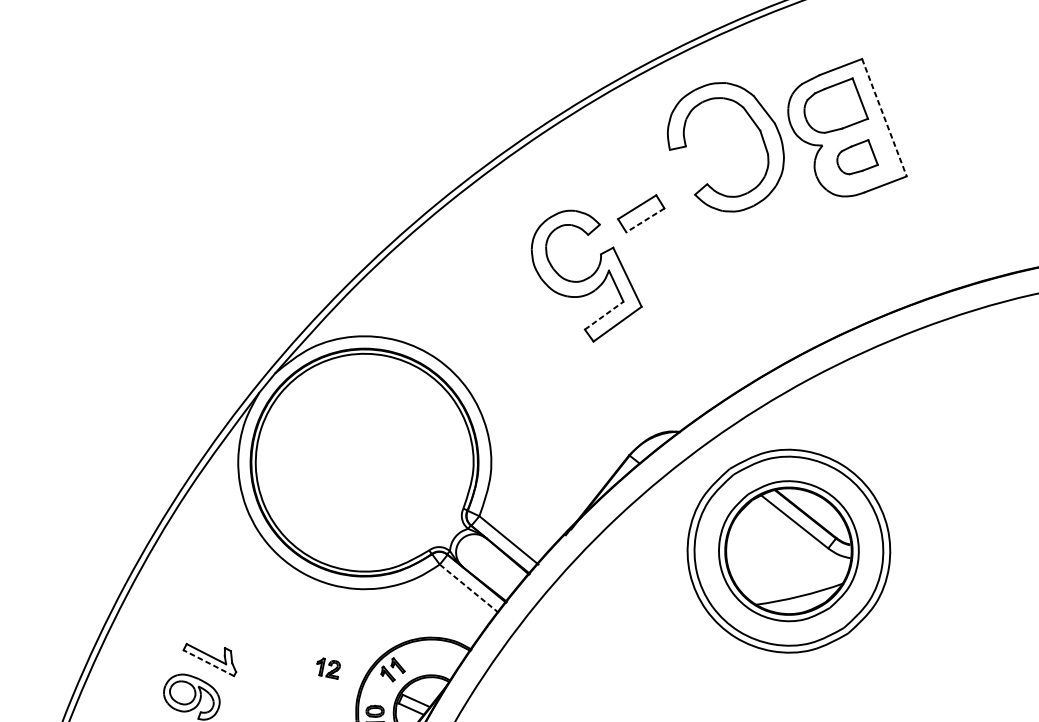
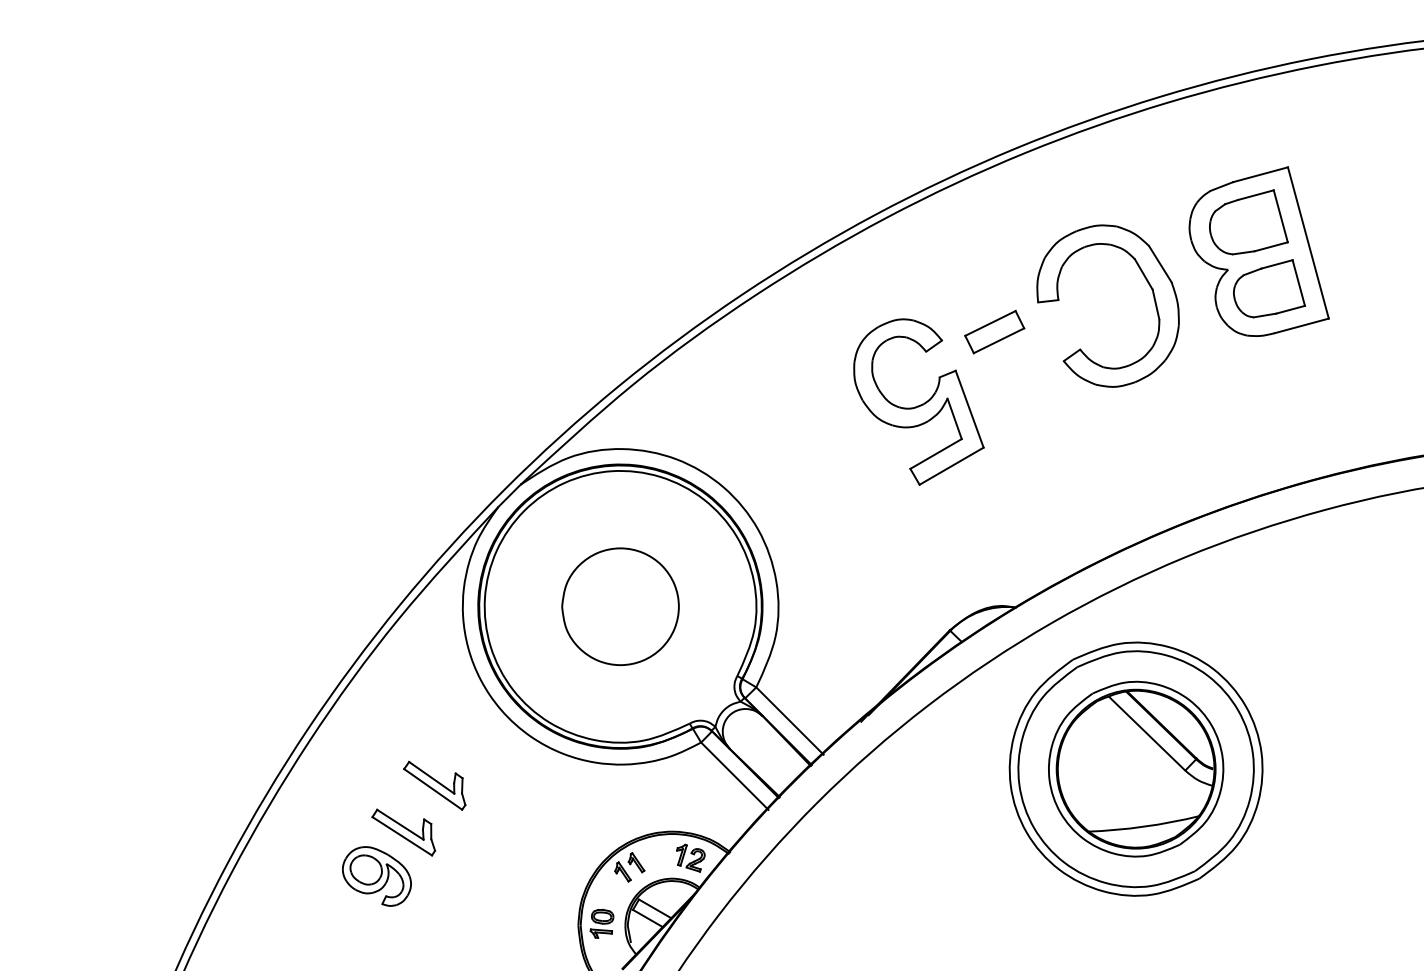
line: (884, 118) -> (1308, 243), dashed -> solid
part: (754, 124) -> (1146, 281), moved
part: (857, 157) -> (1269, 288), size x1.43
line: (645, 220) -> (998, 341), dashed -> solid
line: (604, 315) -> (936, 453), dashed -> solid
part: (364, 462) -> (620, 606), added
line: (469, 589) -> (734, 776), dashed -> solid
part: (230, 620) -> (434, 785), added
line: (208, 663) -> (401, 836), dashed -> solid
part: (328, 668) -> (690, 857), moved

